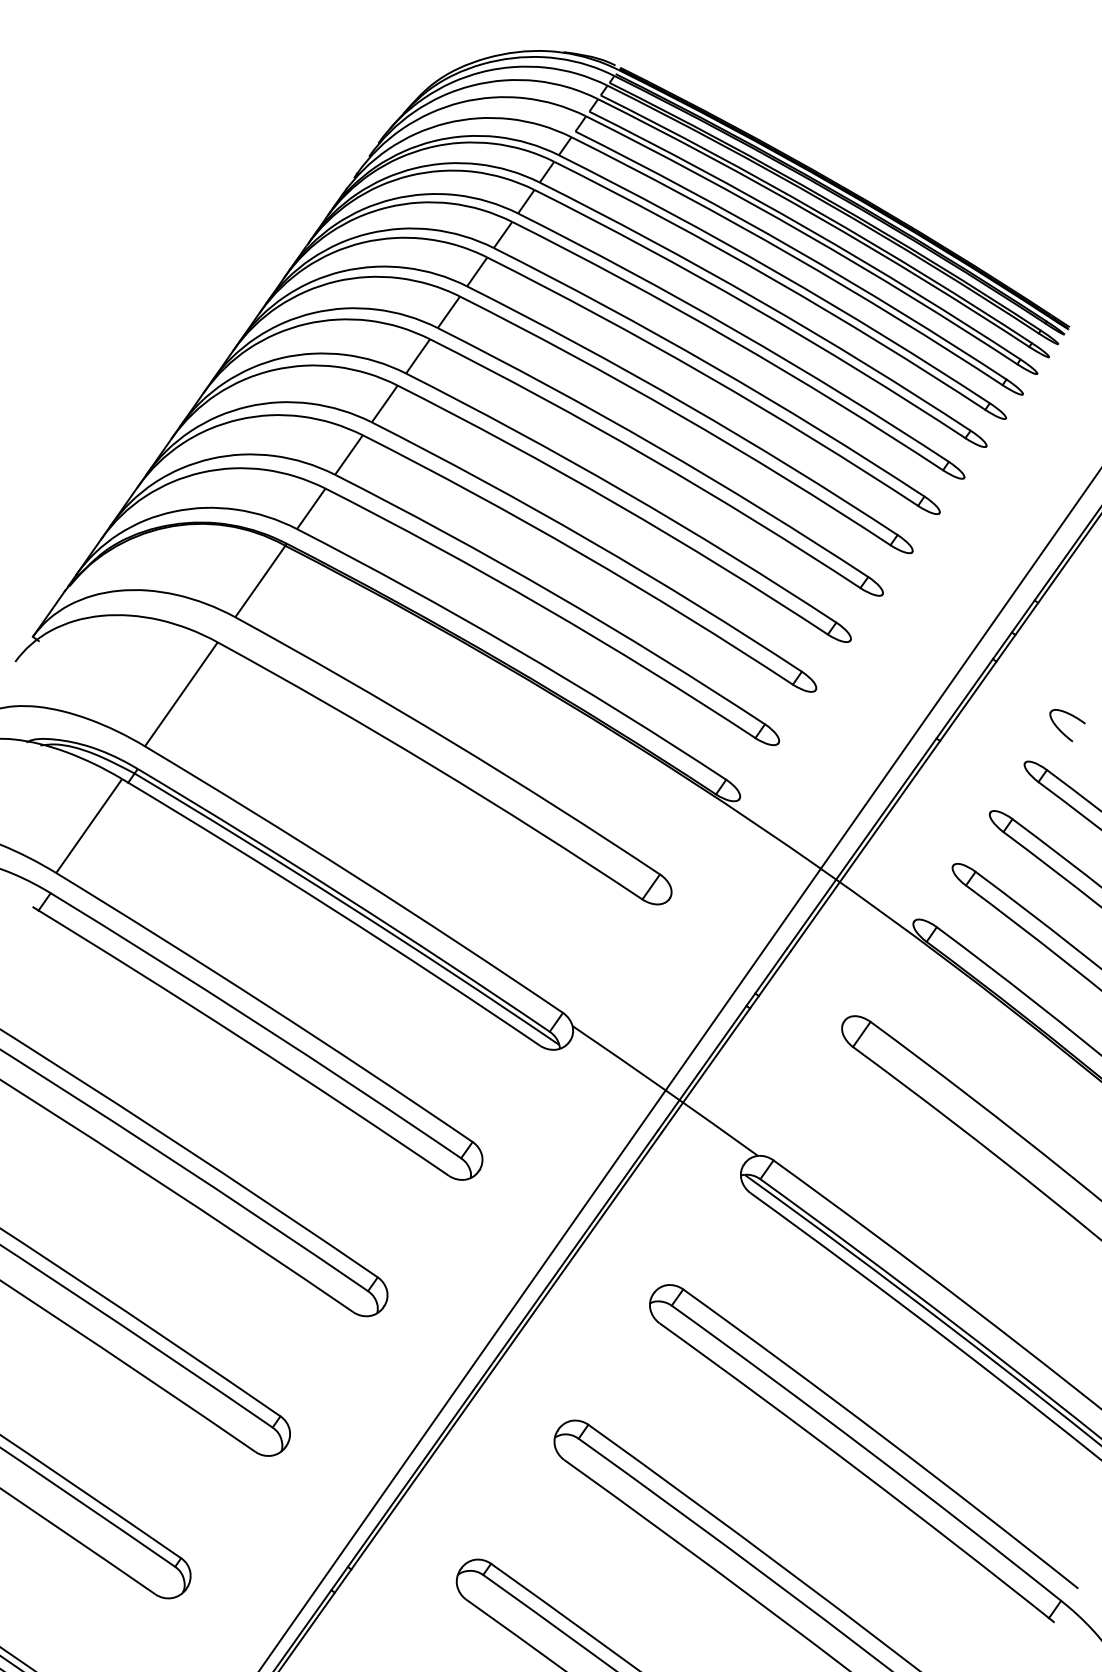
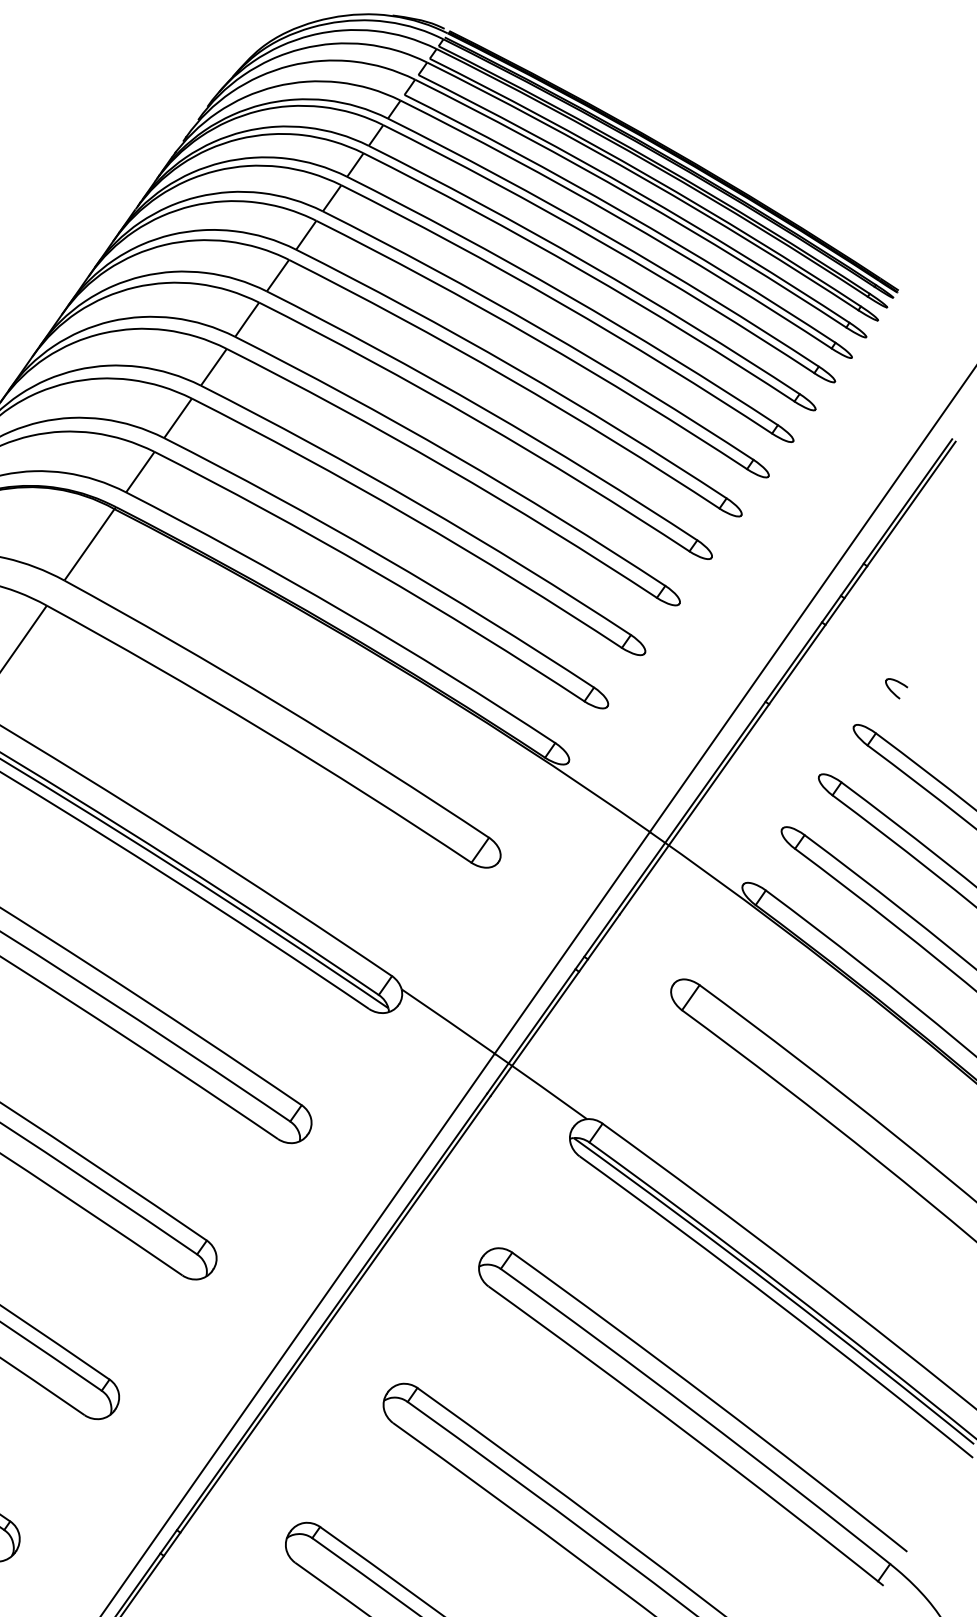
part: (1067, 725) -> (896, 688), size x0.62

